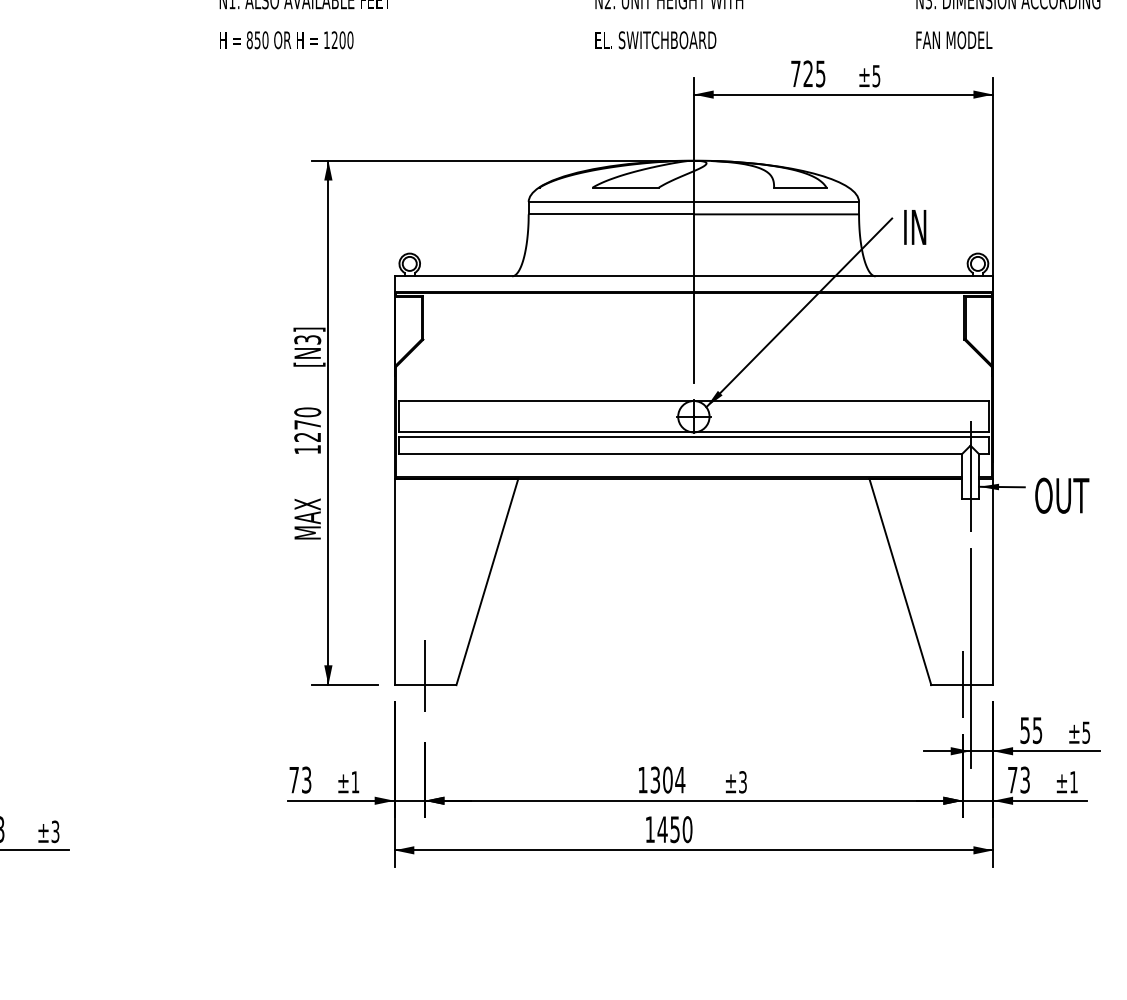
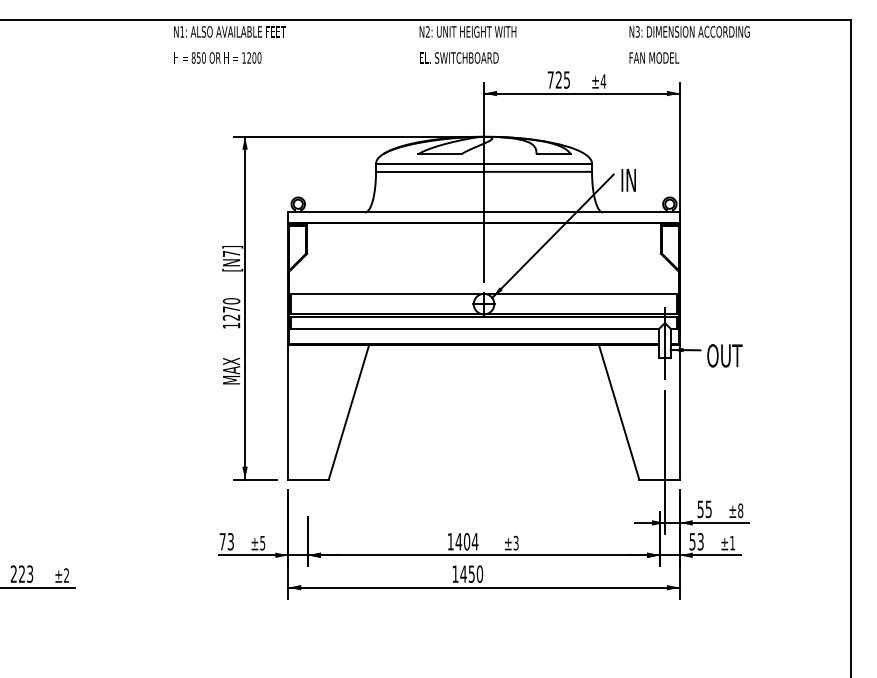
text: (876, 76) -> (603, 81), ±5 -> ±4
text: (307, 339) -> (231, 253), [N3] -> [N7]
line: (425, 675) -> (308, 473), removed
line: (963, 684) -> (660, 479), removed
text: (1086, 732) -> (740, 510), ±5 -> ±8
text: (654, 779) -> (458, 541), 1304 -> 1404
text: (1012, 779) -> (692, 541), 73 -> 53
text: (355, 782) -> (262, 543), ±1 -> ±5
text: (55, 831) -> (66, 575), ±3 -> ±2

